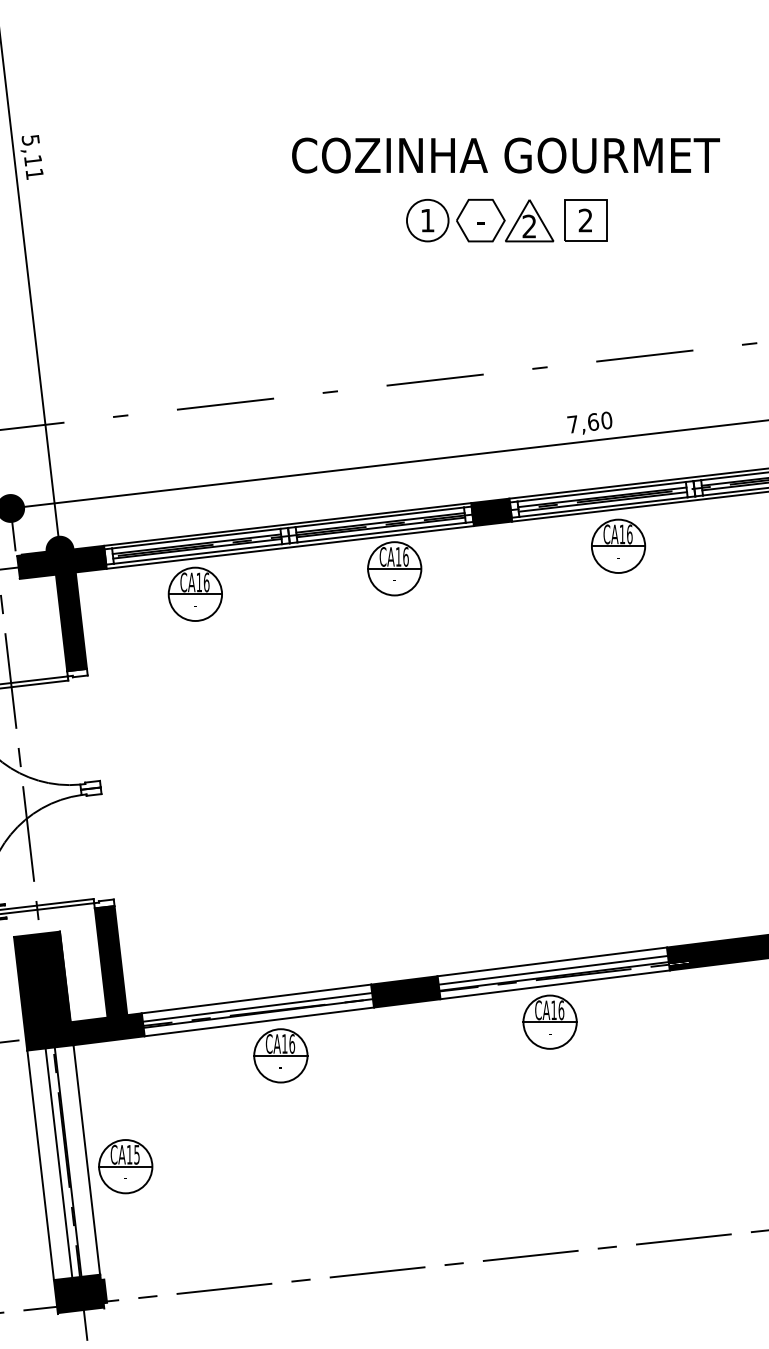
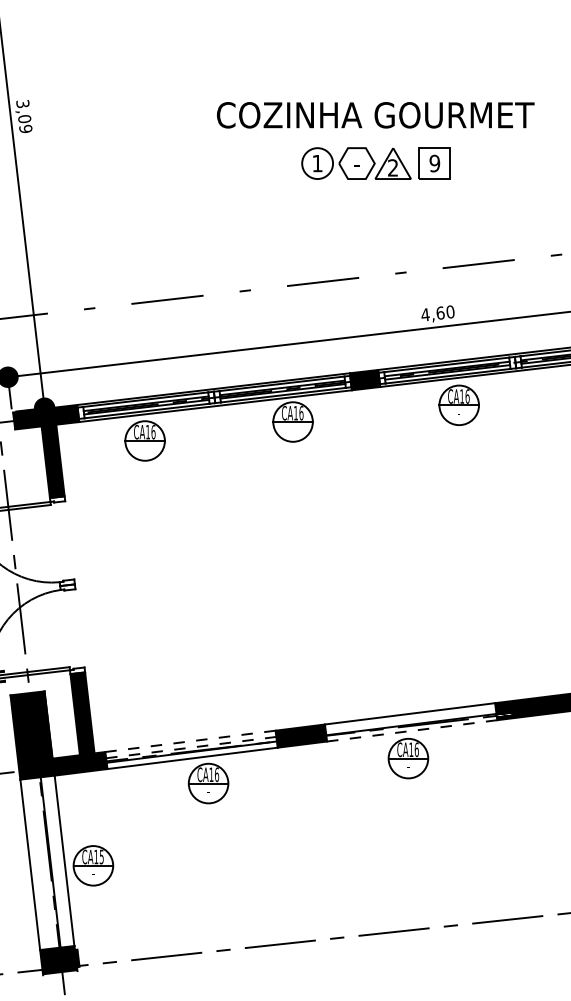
text: (33, 157) -> (24, 116), 5,11 -> 3,09
text: (585, 220) -> (434, 163), 2 -> 9
text: (573, 424) -> (425, 314), 7,60 -> 4,60
line: (552, 969) -> (410, 719), removed
line: (555, 984) -> (412, 730), solid -> dashed
line: (256, 998) -> (190, 741), solid -> dashed
line: (257, 1007) -> (191, 747), solid -> dashed
line: (58, 1162) -> (43, 862), removed

